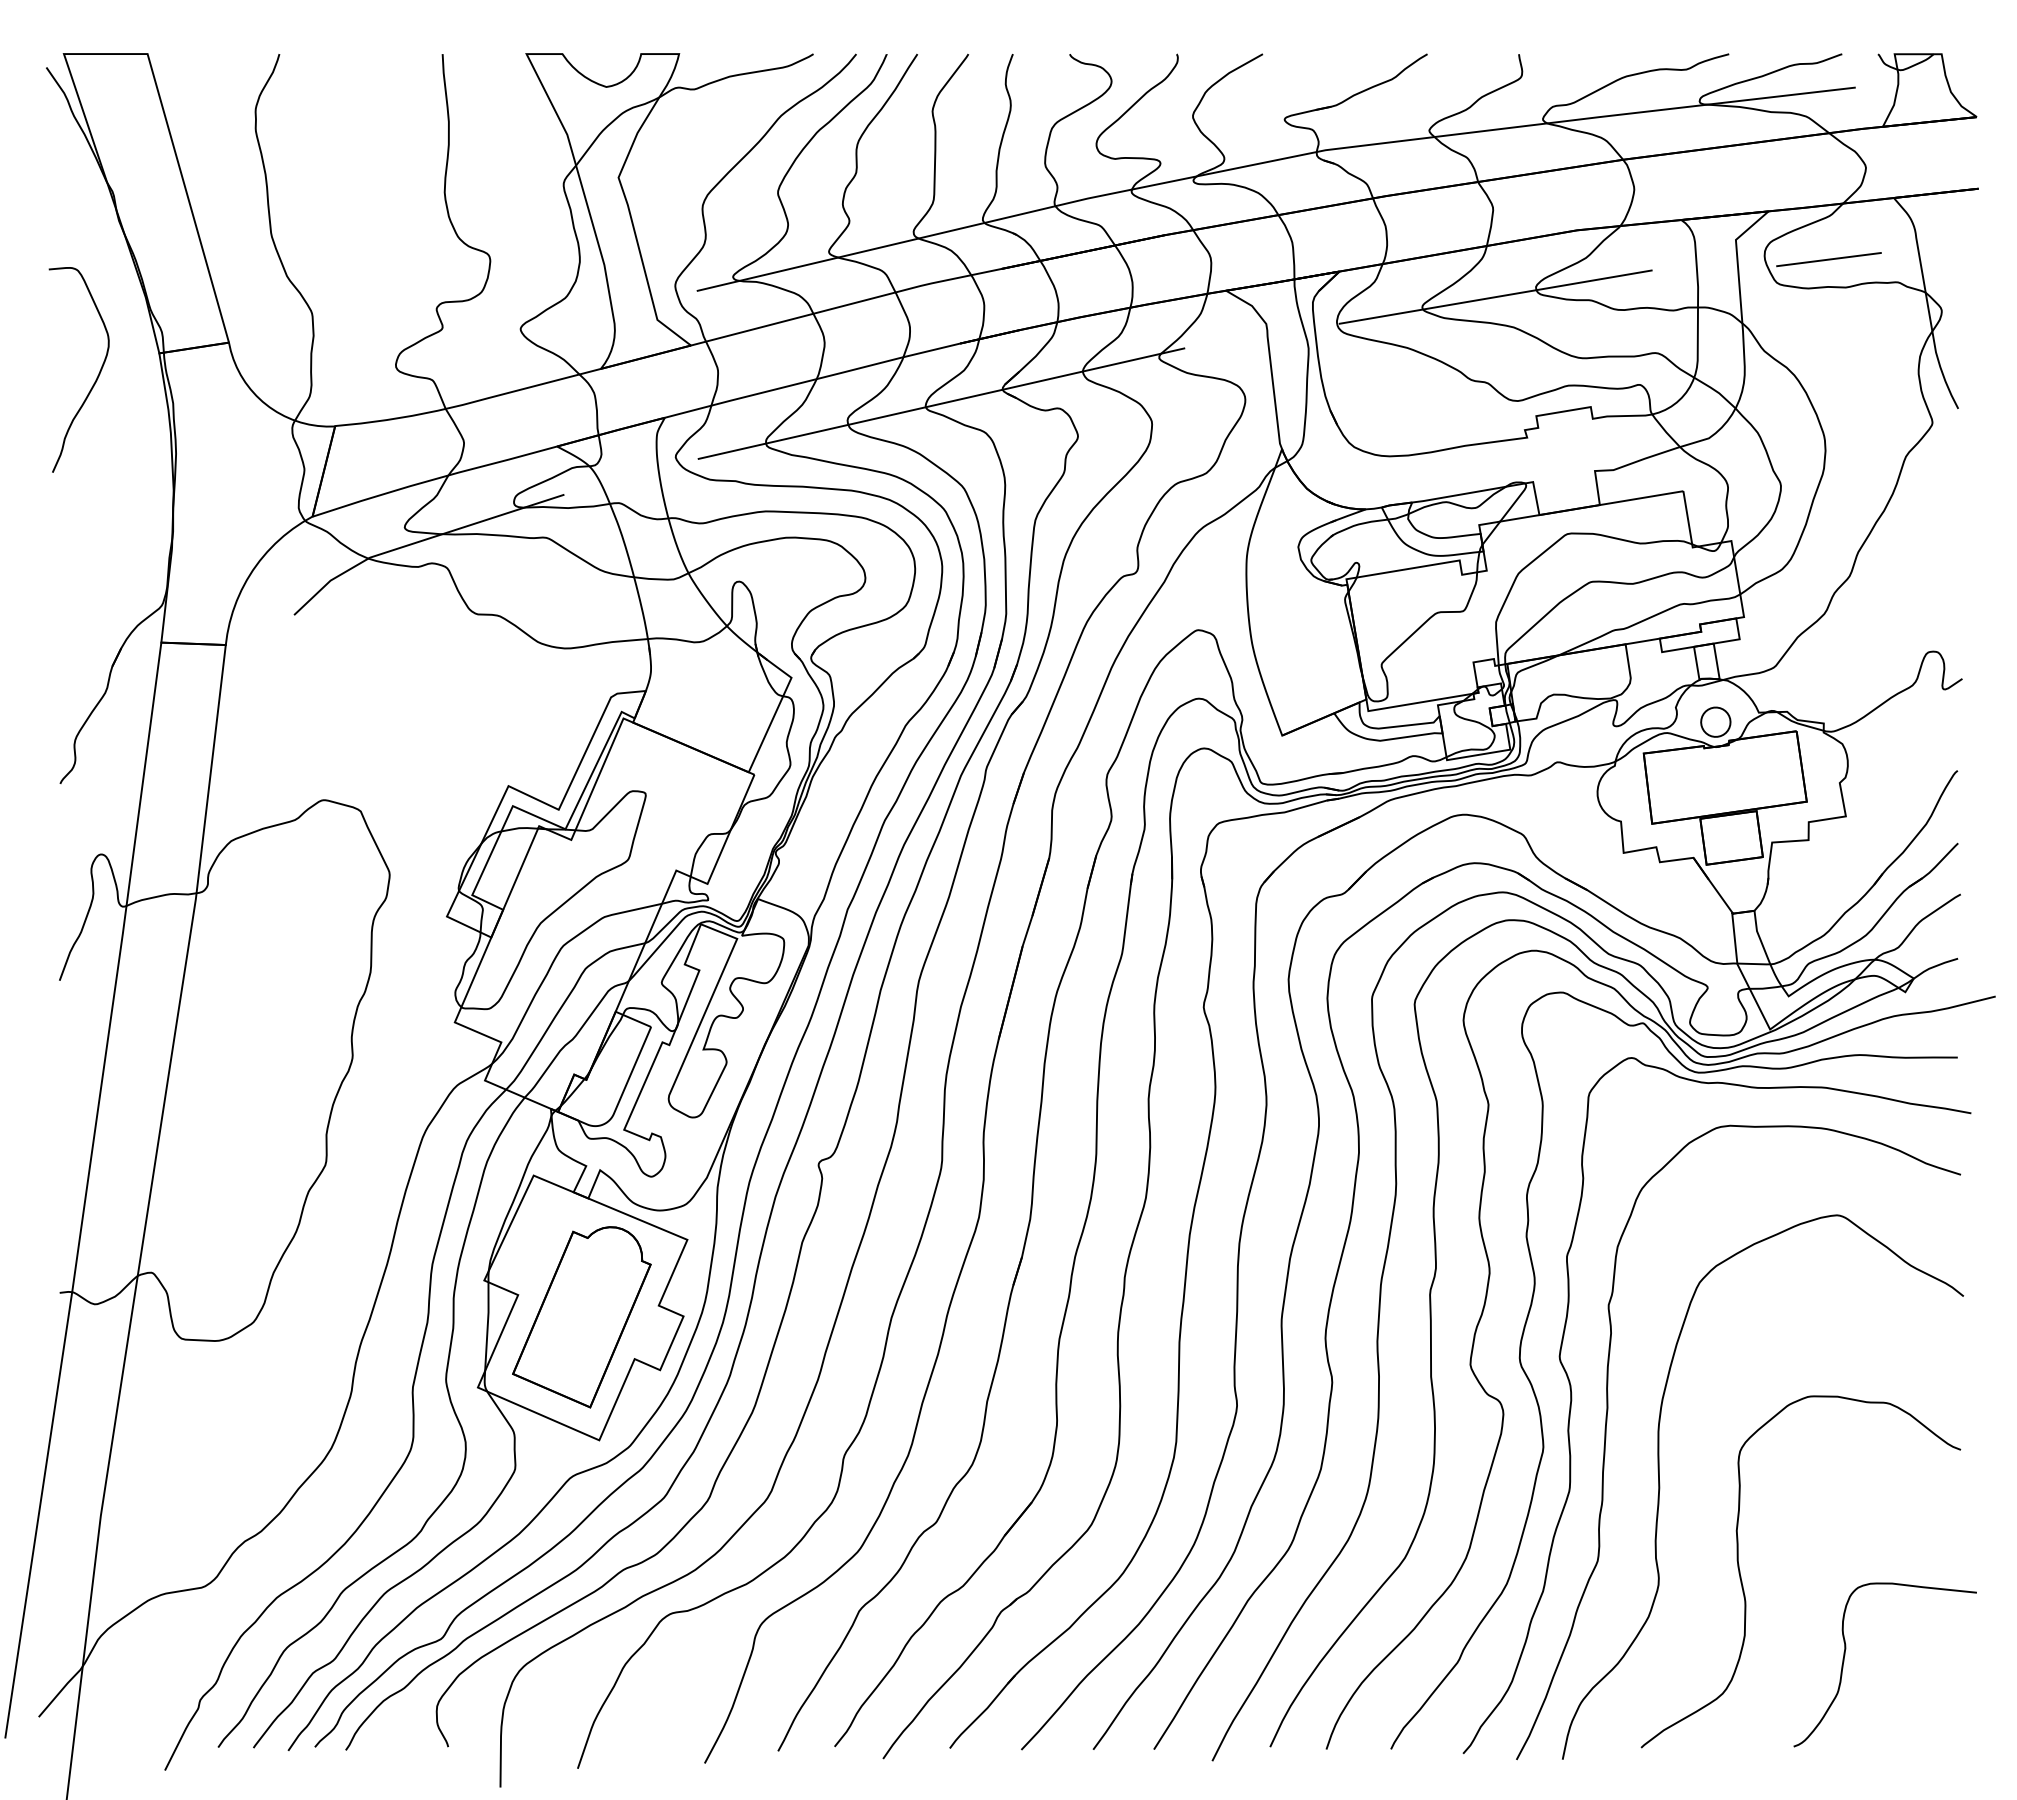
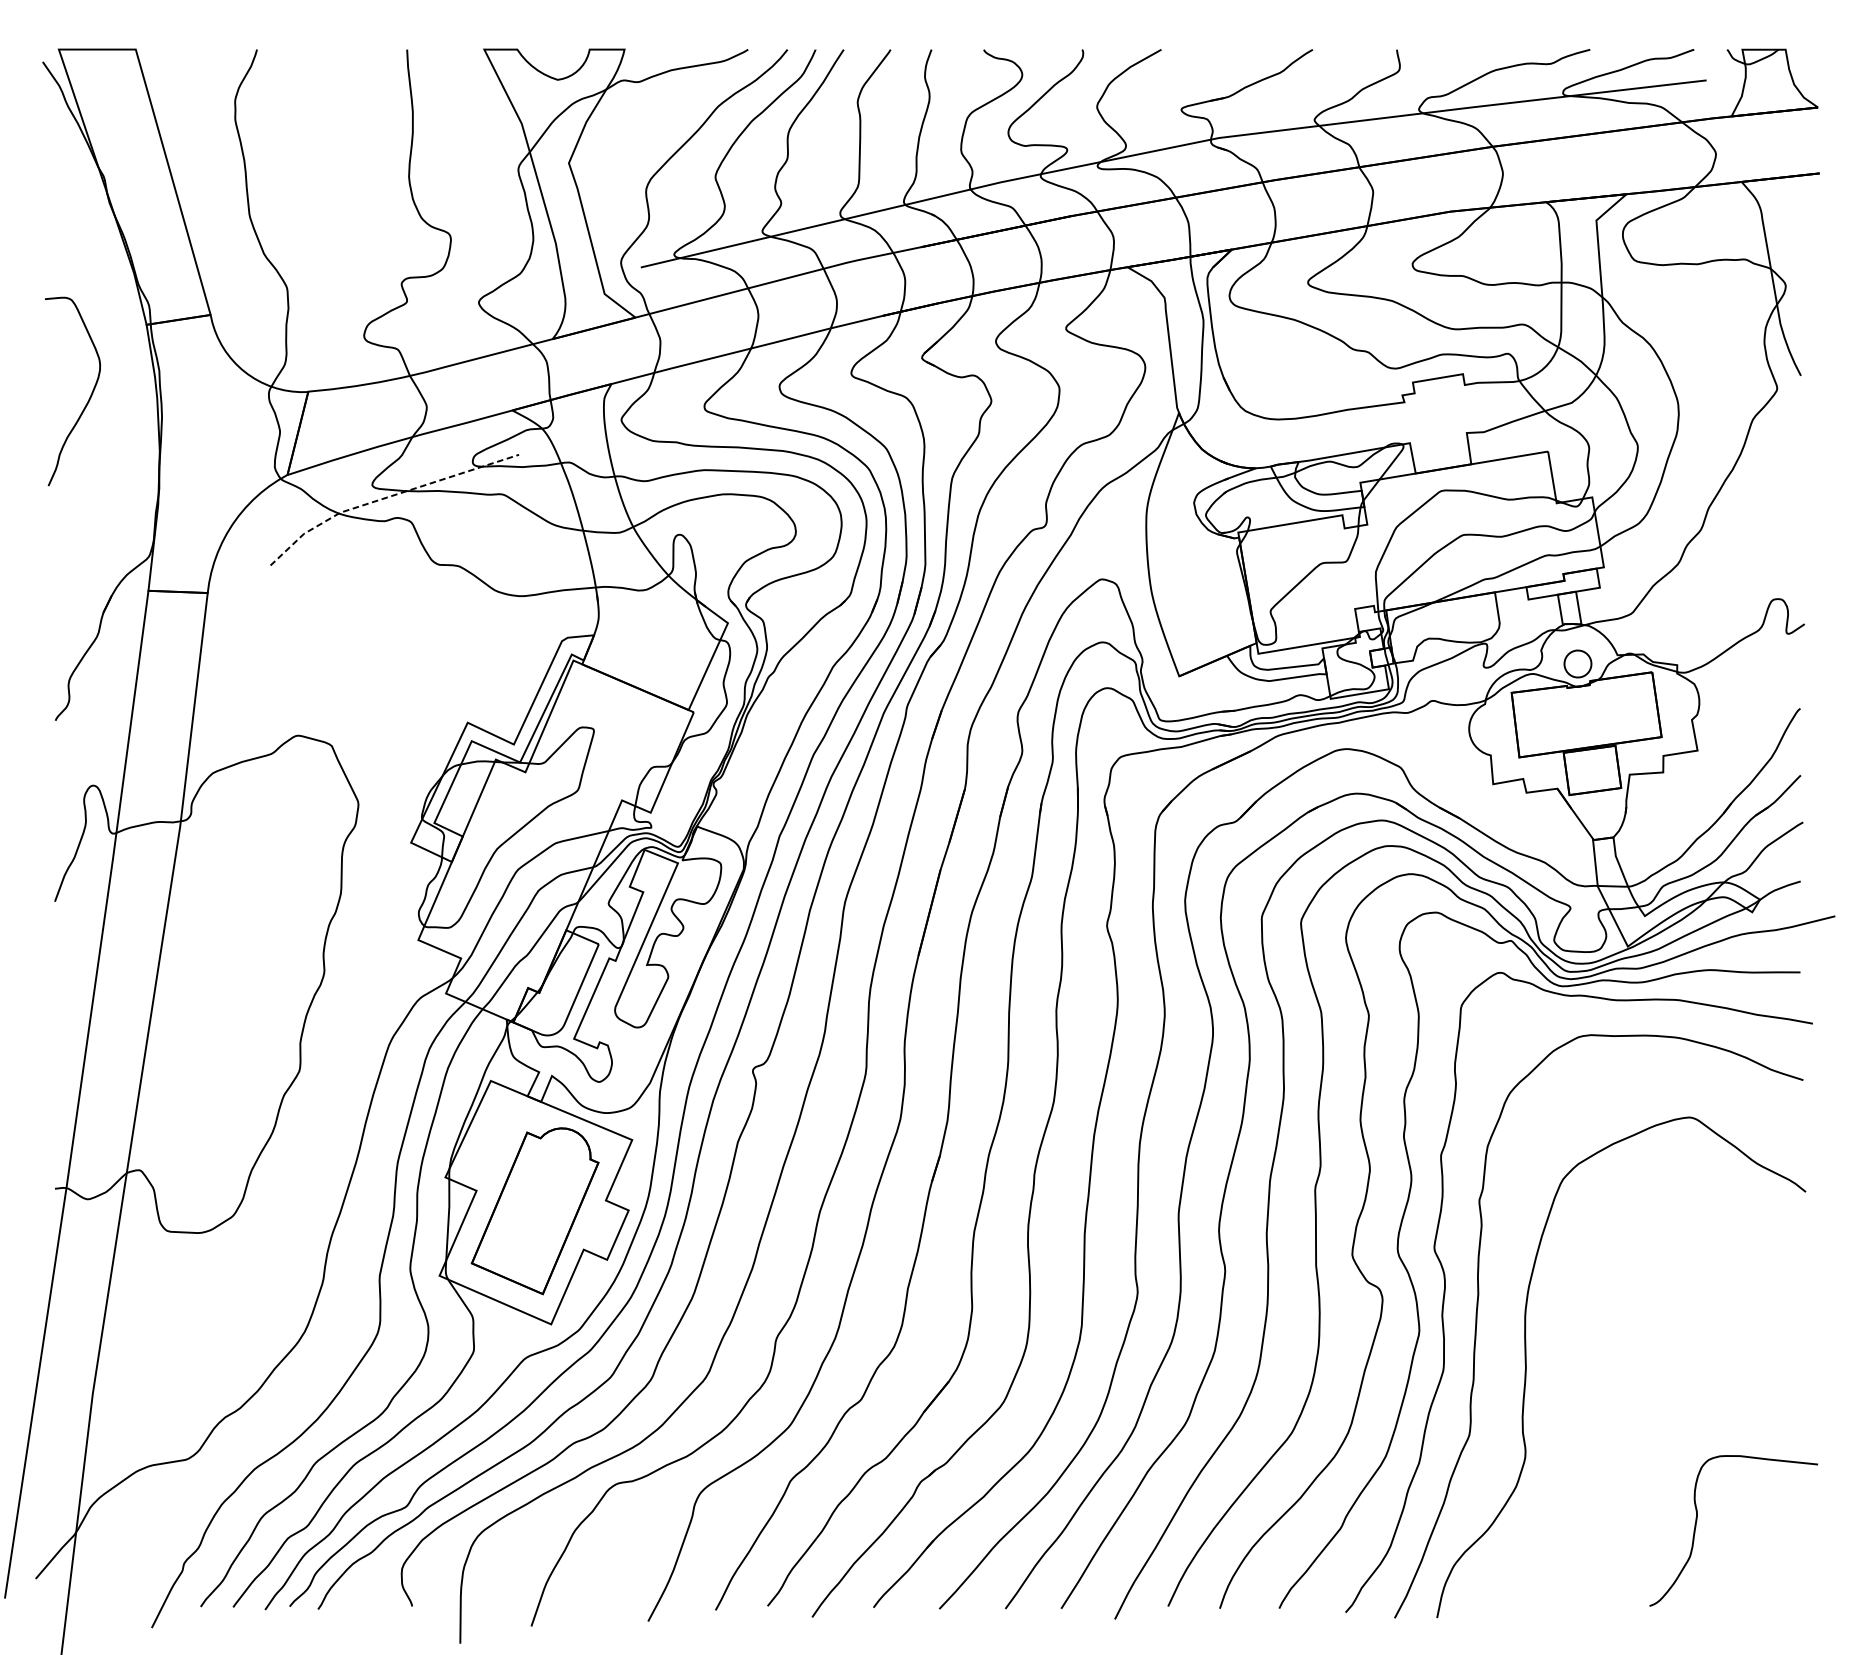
line: (1828, 259) -> (1681, 238), removed
line: (1495, 296) -> (1375, 272), removed
curve: (96, 377) -> (88, 398), moved
line: (941, 403) -> (865, 370), removed
line: (420, 541) -> (386, 497), solid -> dashed
curve: (1742, 1580) -> (1602, 1453), removed

